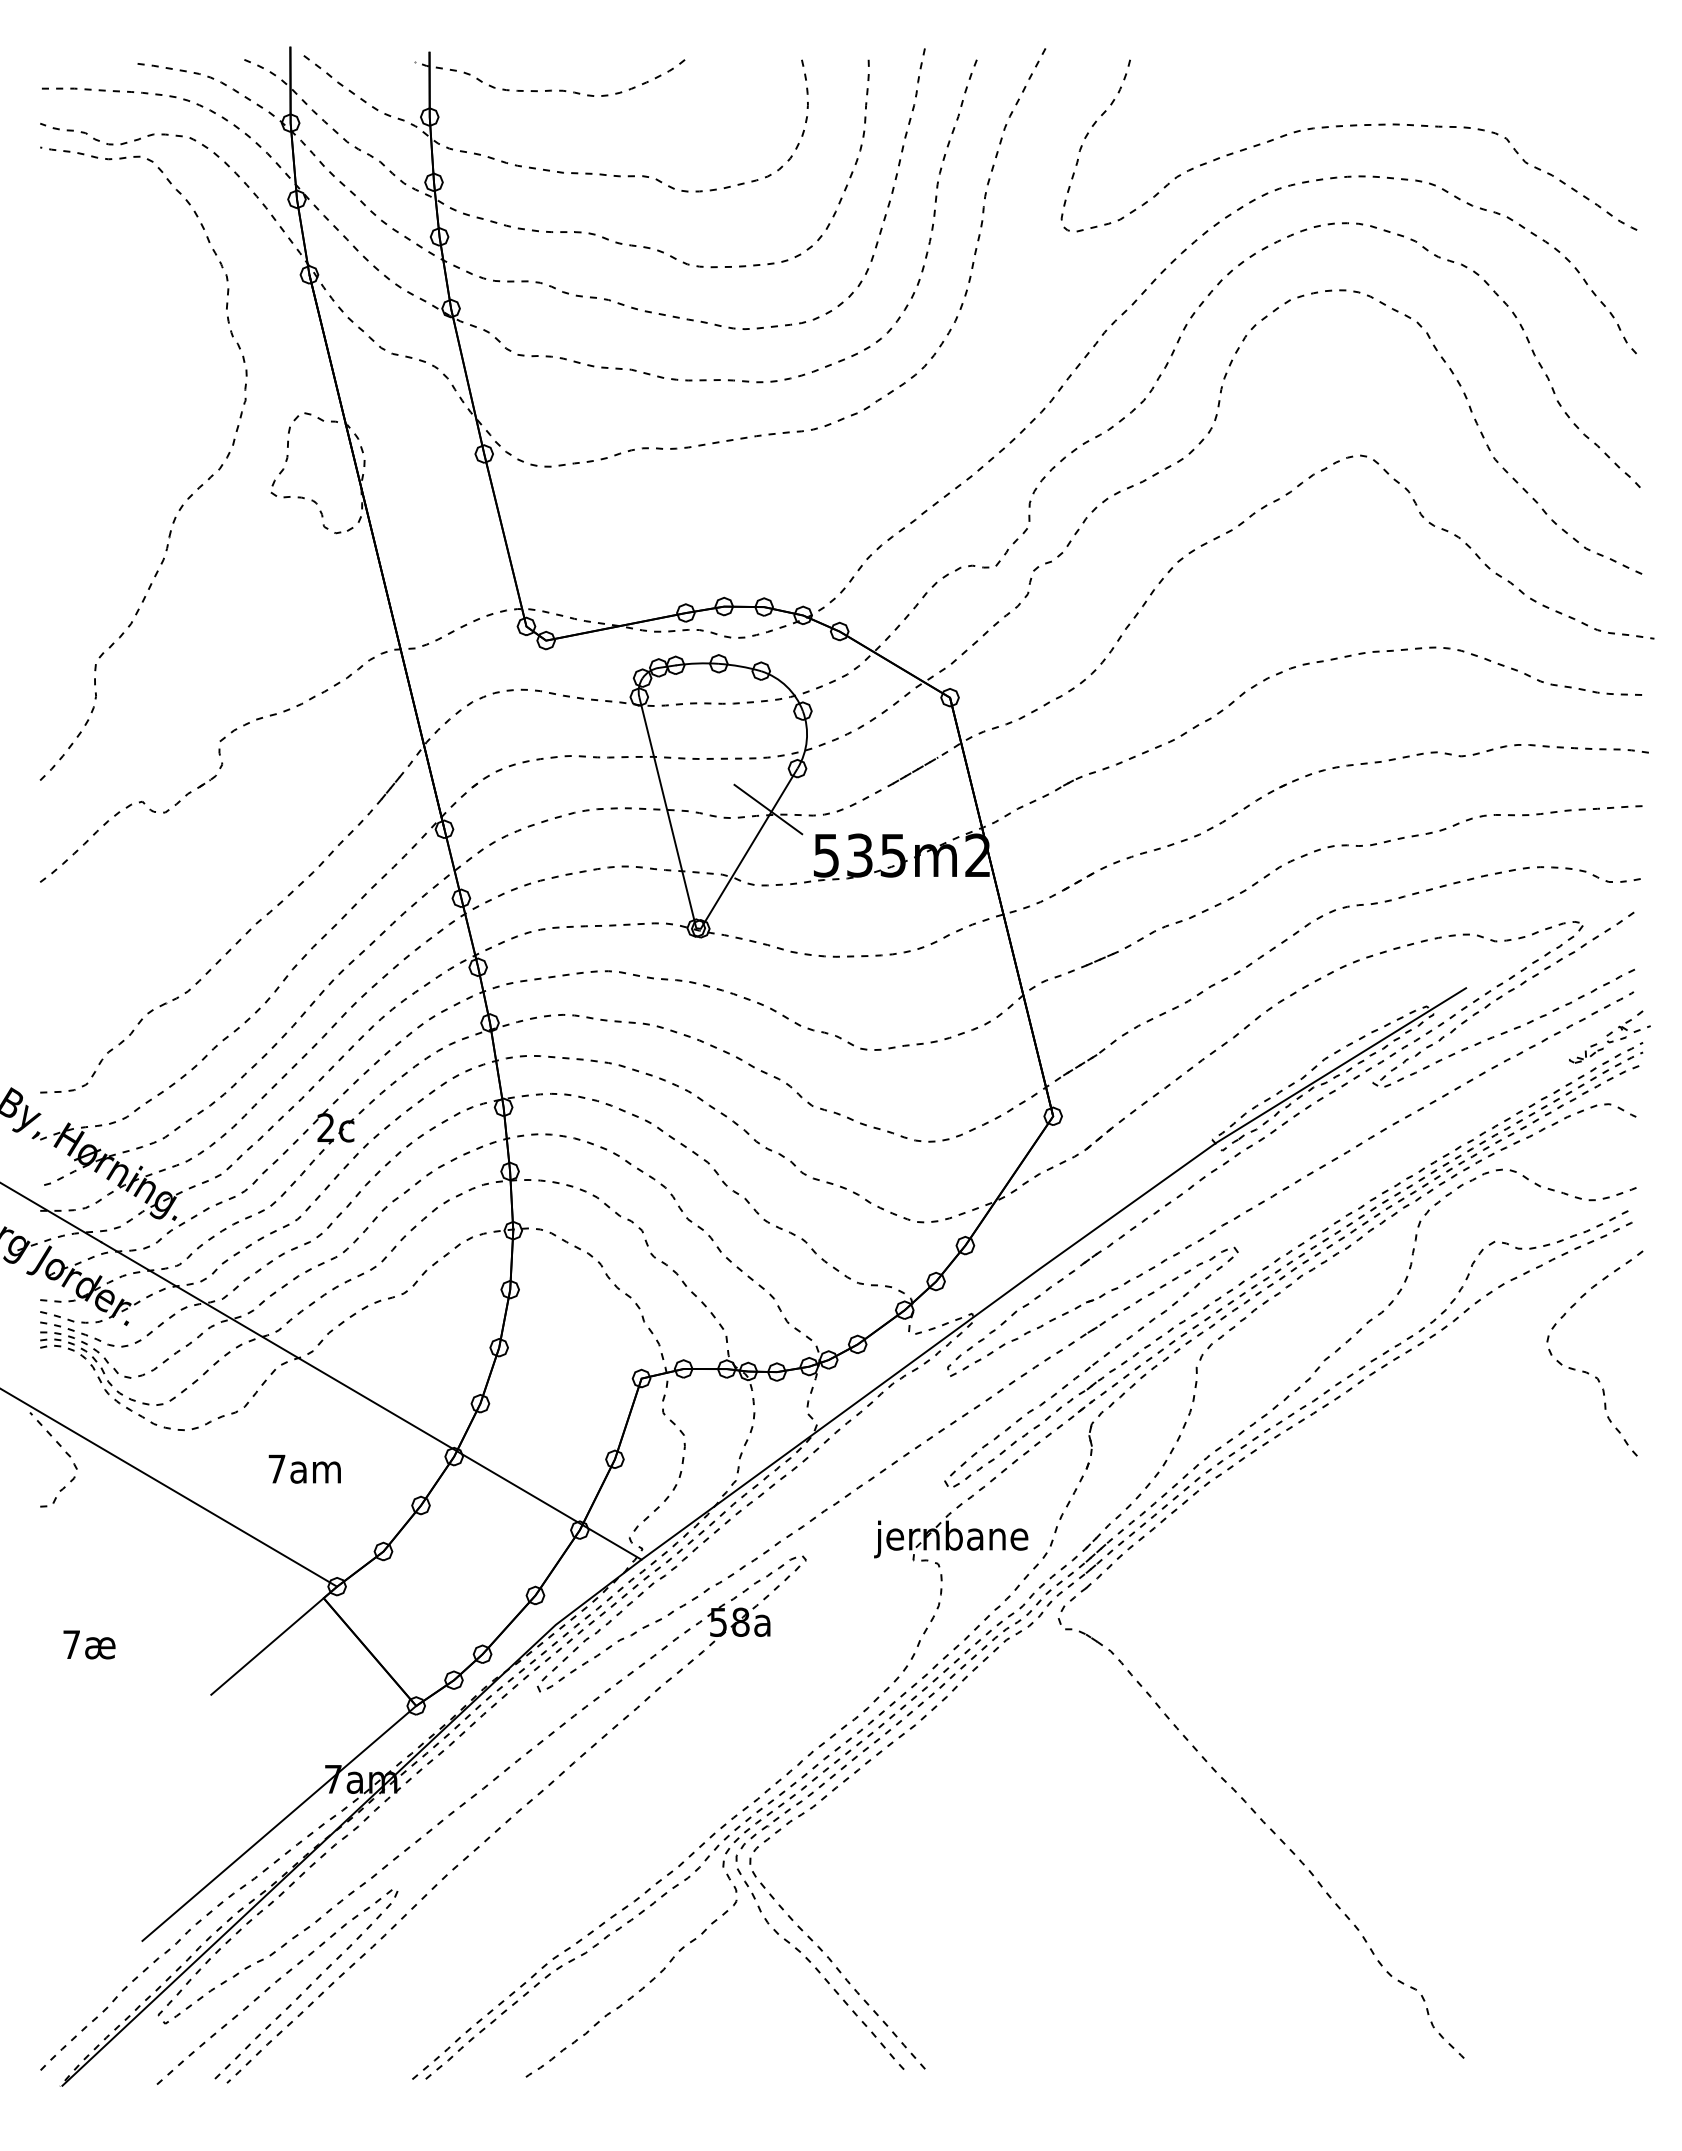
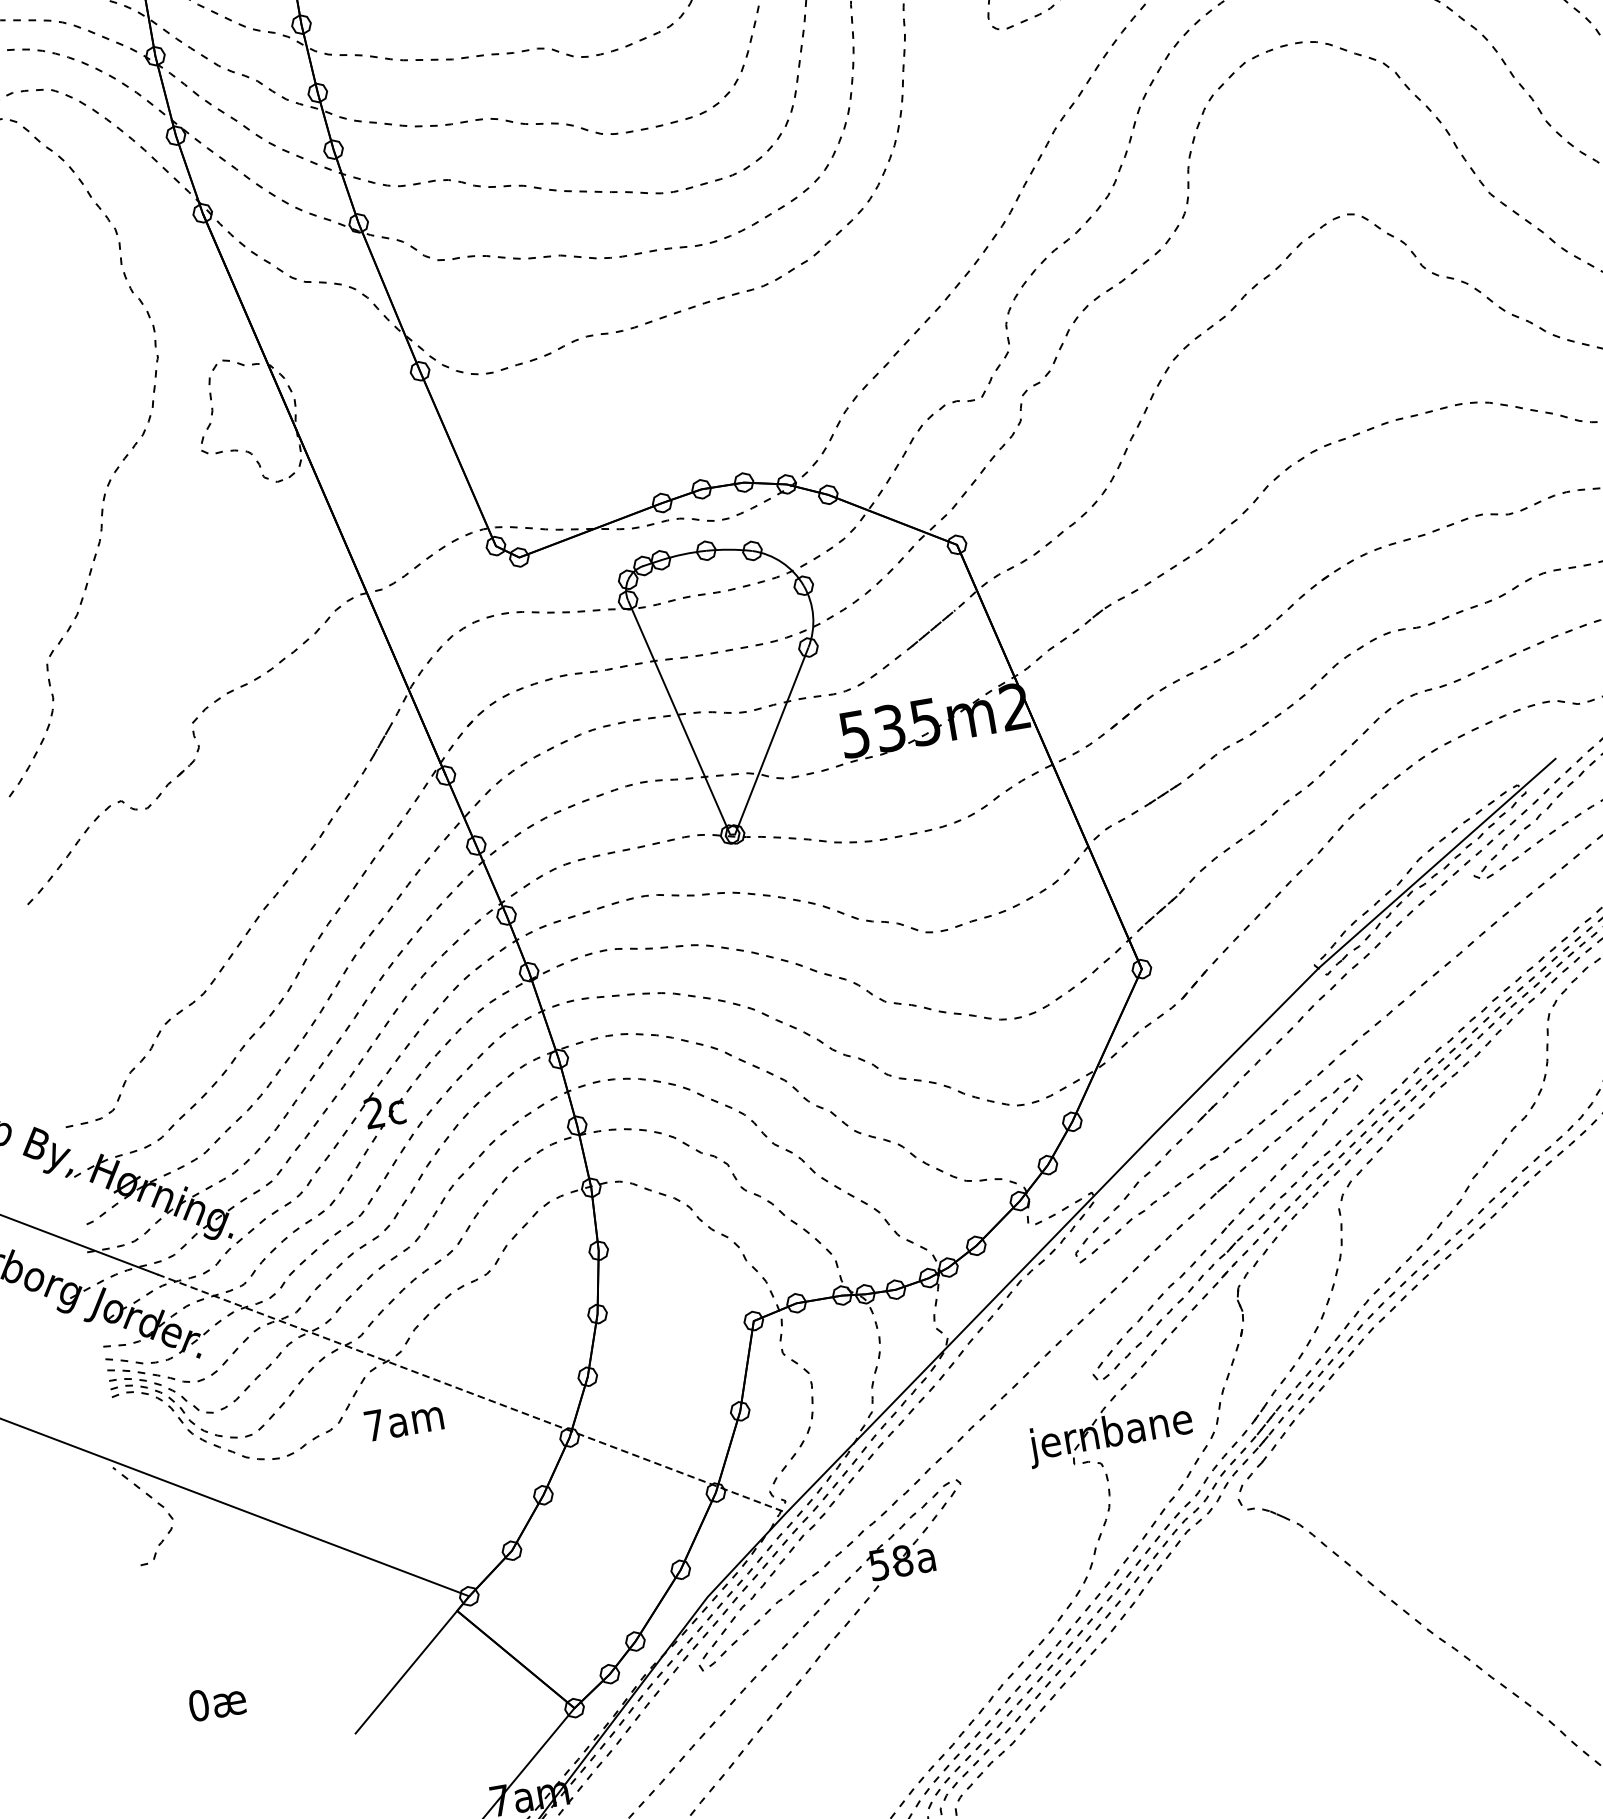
line: (768, 809) -> (785, 695), removed
line: (371, 1401) -> (472, 1394), solid -> dashed
text: (304, 1468) -> (403, 1420), moved
text: (71, 1644) -> (198, 1705), 7æ -> 0æ

